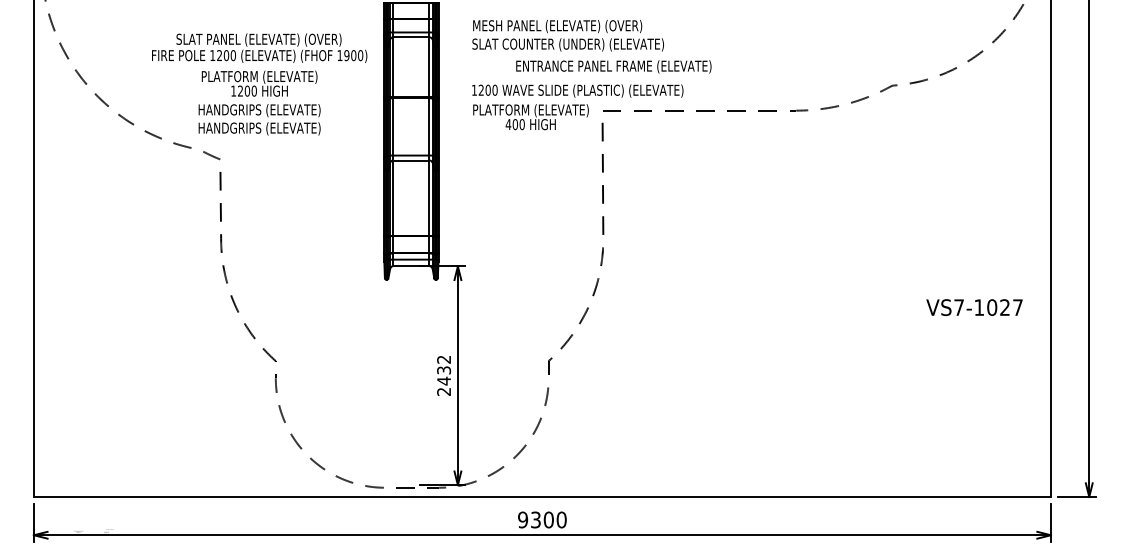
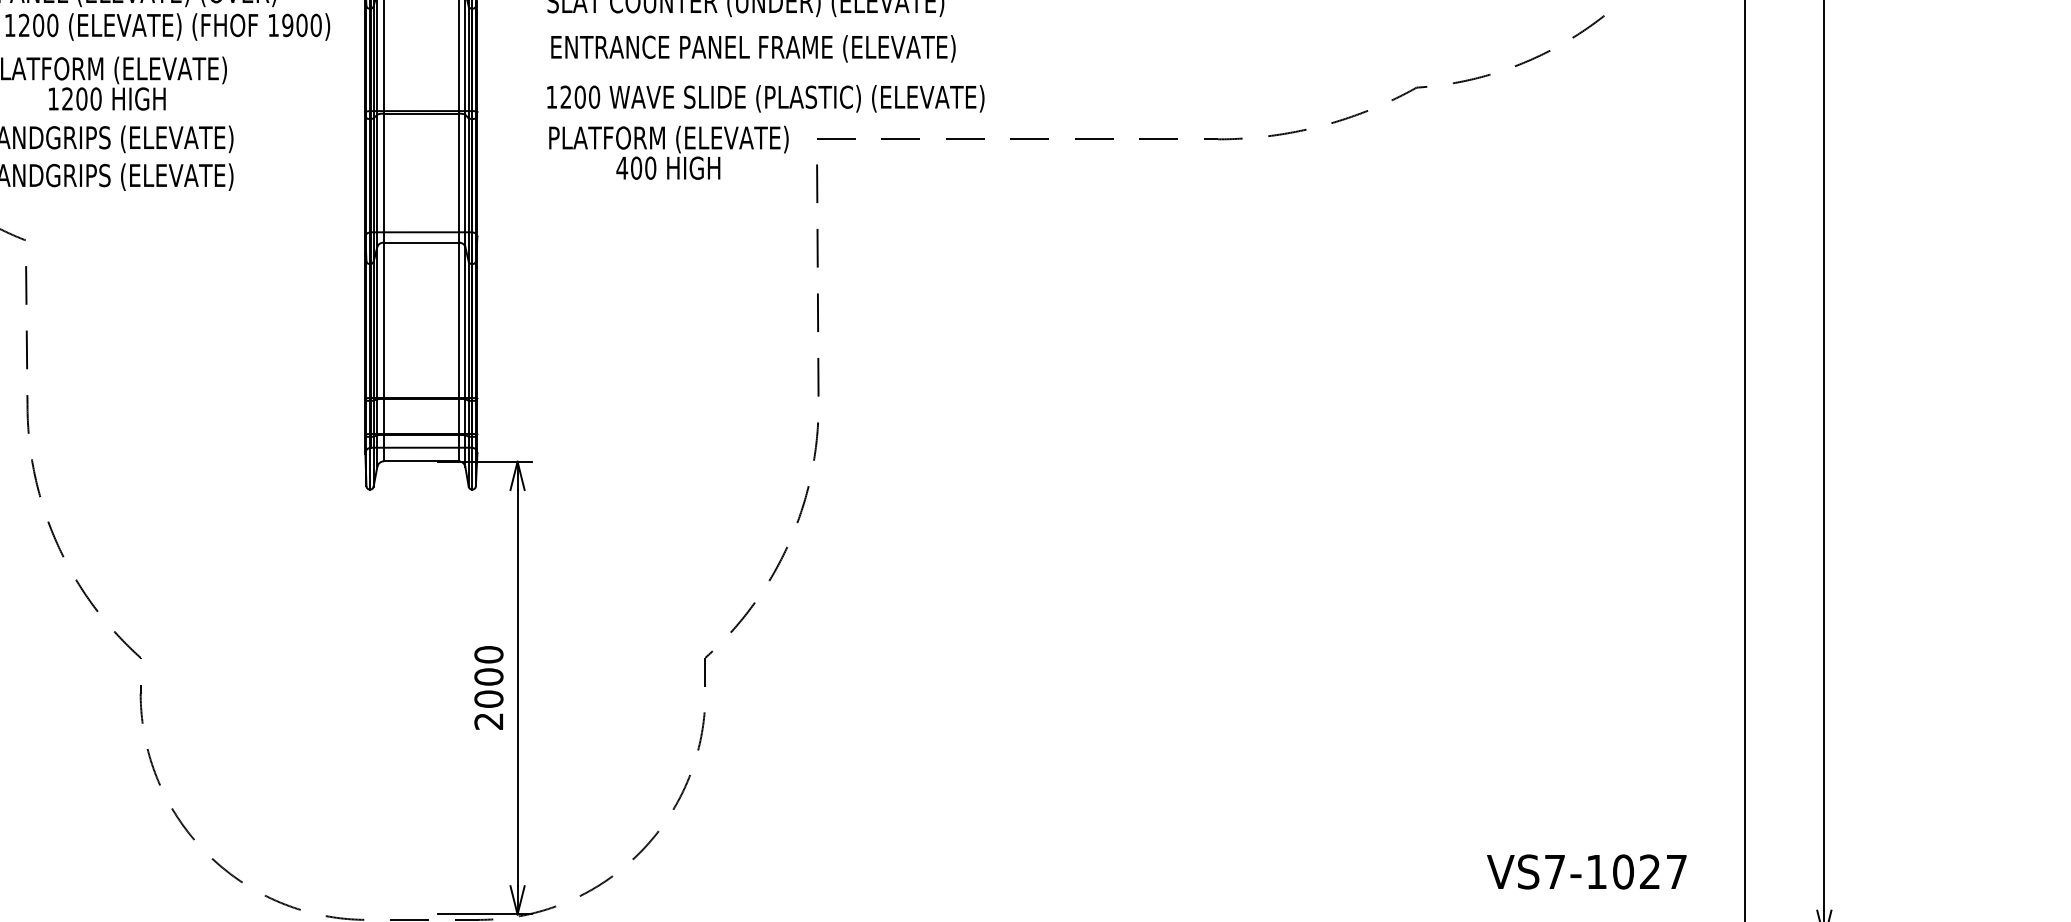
text: (613, 66) -> (752, 47), moved
text: (974, 307) -> (1586, 871), moved
text: (444, 370) -> (489, 677), 2432 -> 2000

